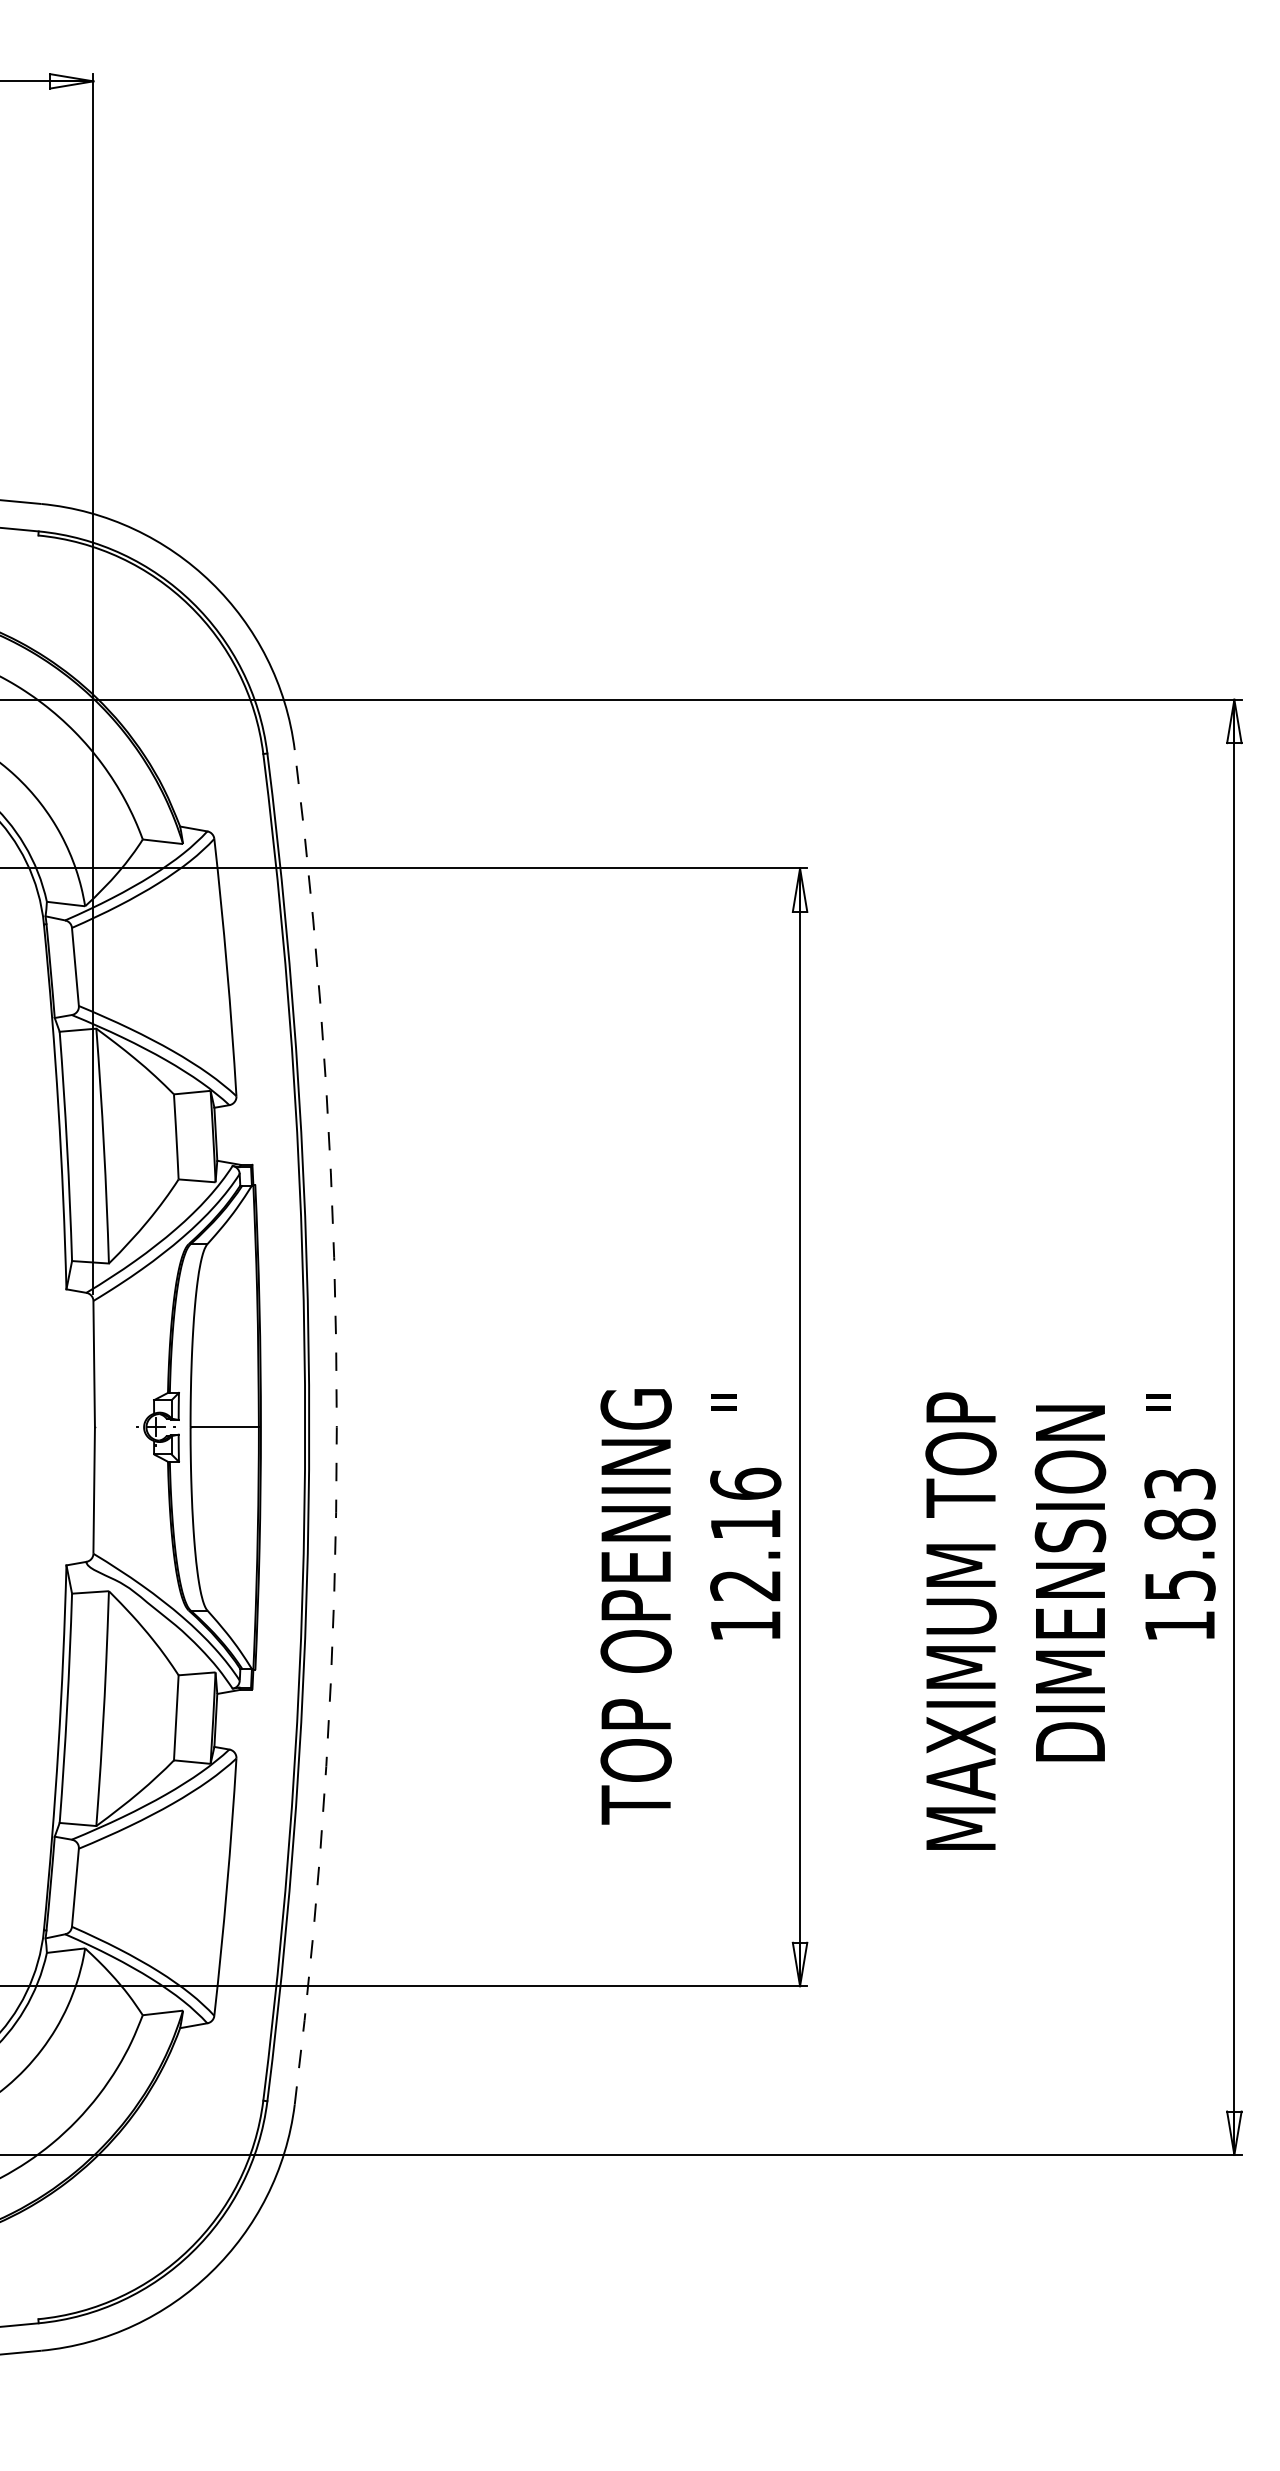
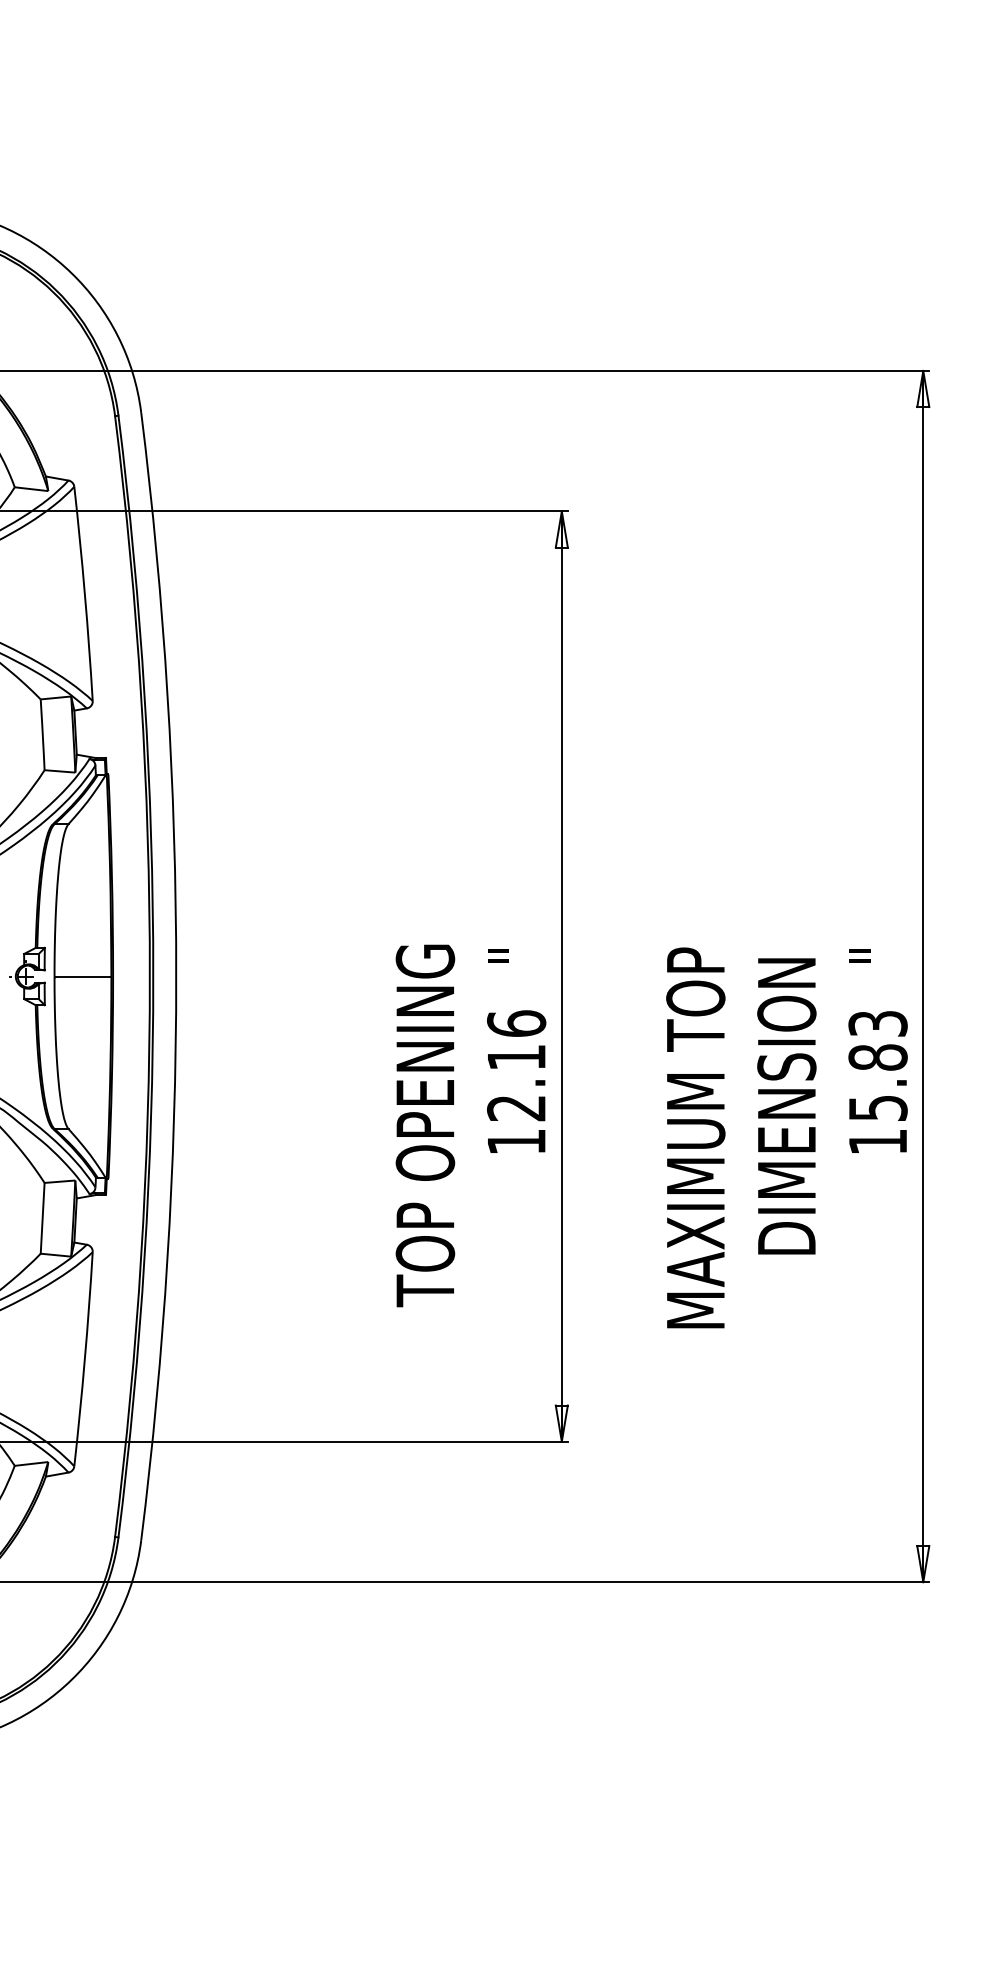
arc: (336, 1427) -> (175, 976), dashed -> solid

